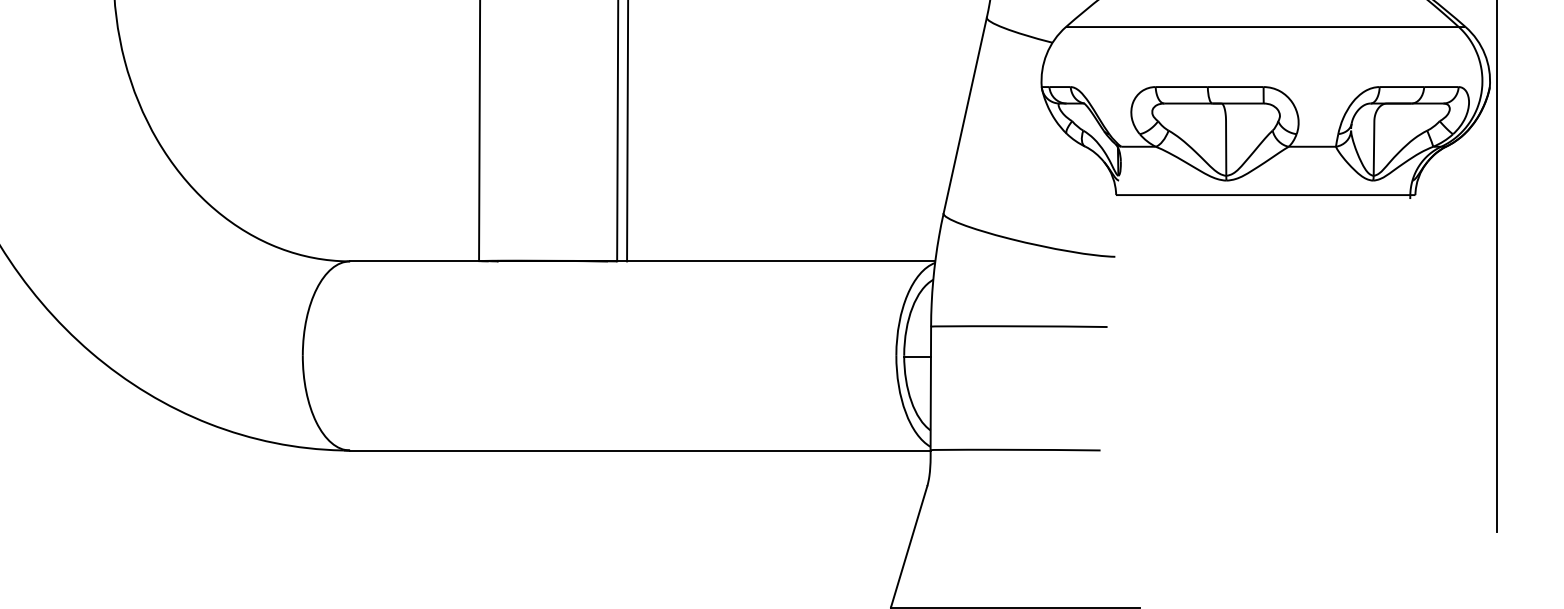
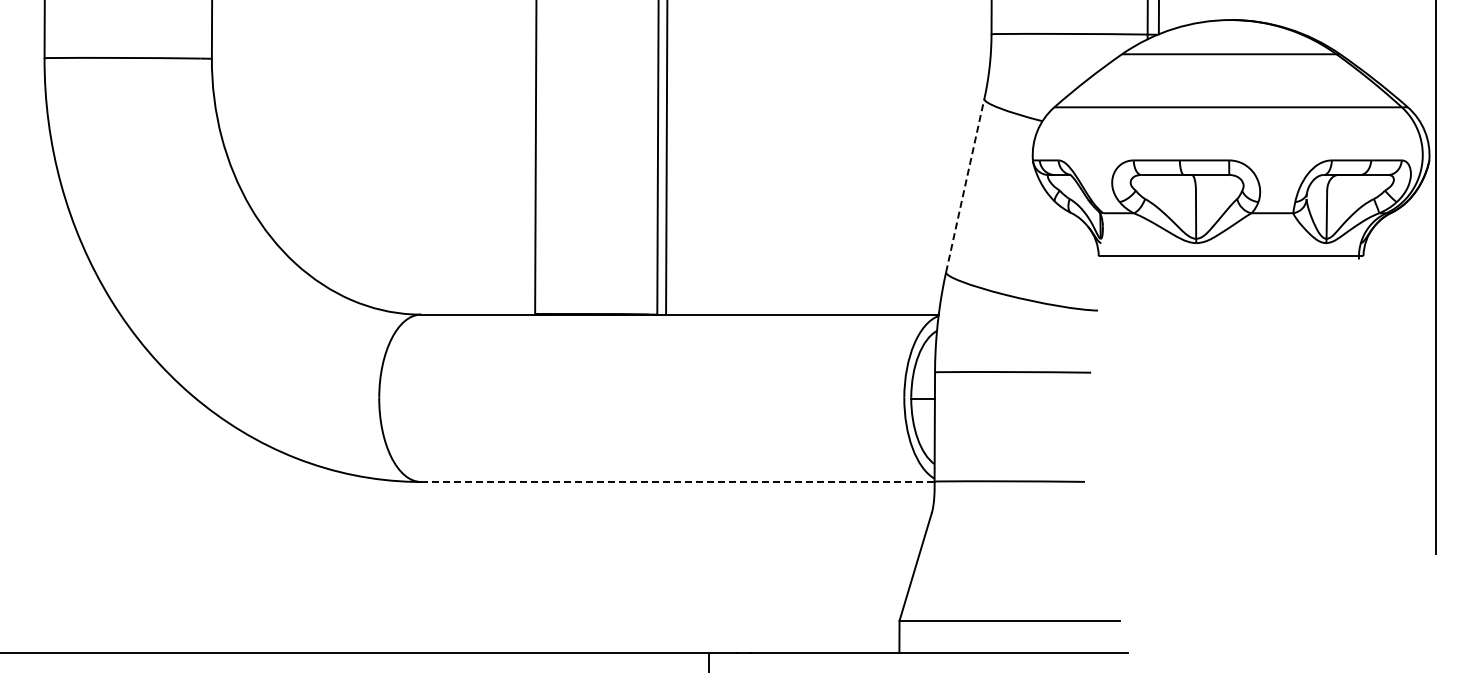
line: (965, 115) -> (965, 185), solid -> dashed
line: (639, 450) -> (677, 481), solid -> dashed

